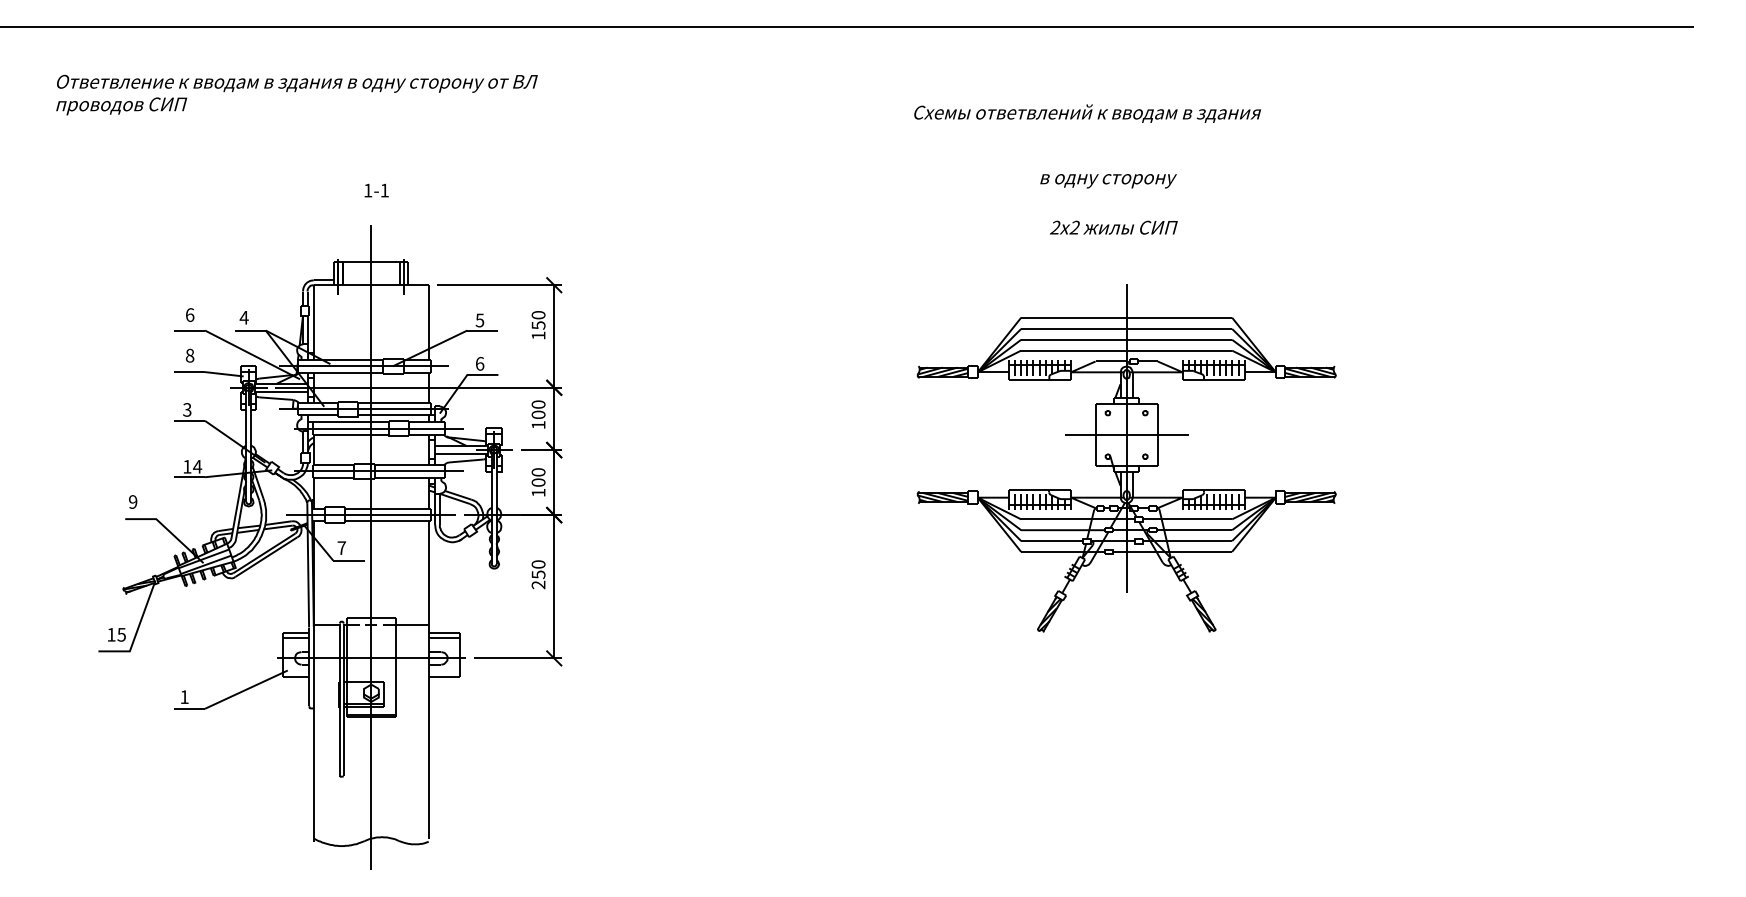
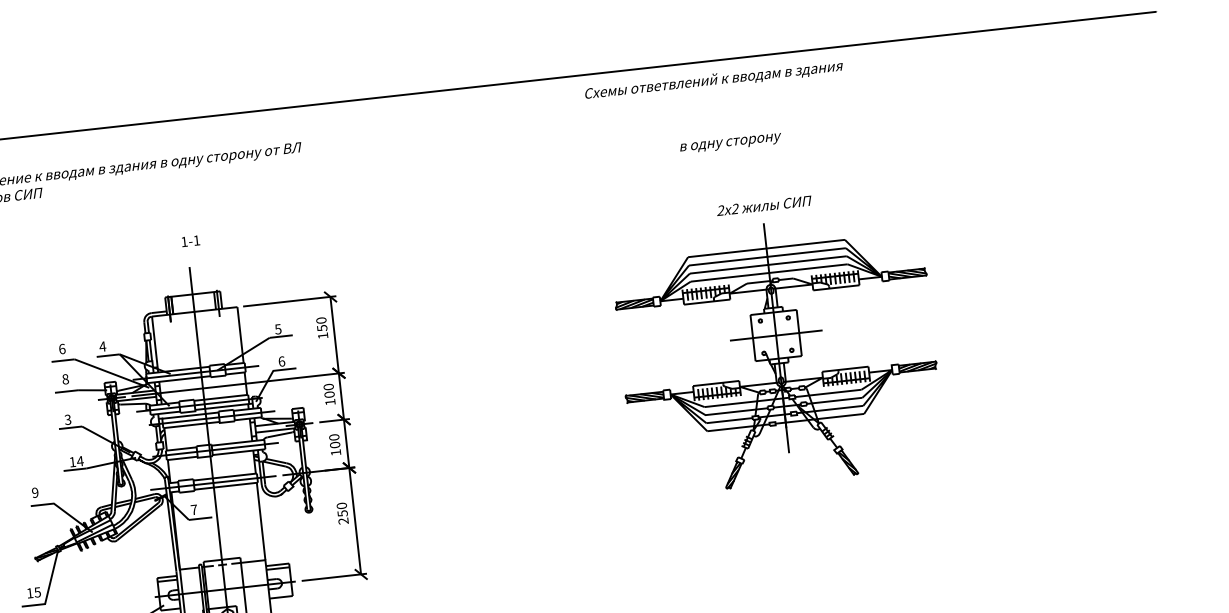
text: (1087, 113) -> (713, 80), moved
text: (1108, 181) -> (730, 143), moved
text: (1113, 227) -> (763, 205), moved
part: (1126, 458) -> (777, 353), moved

